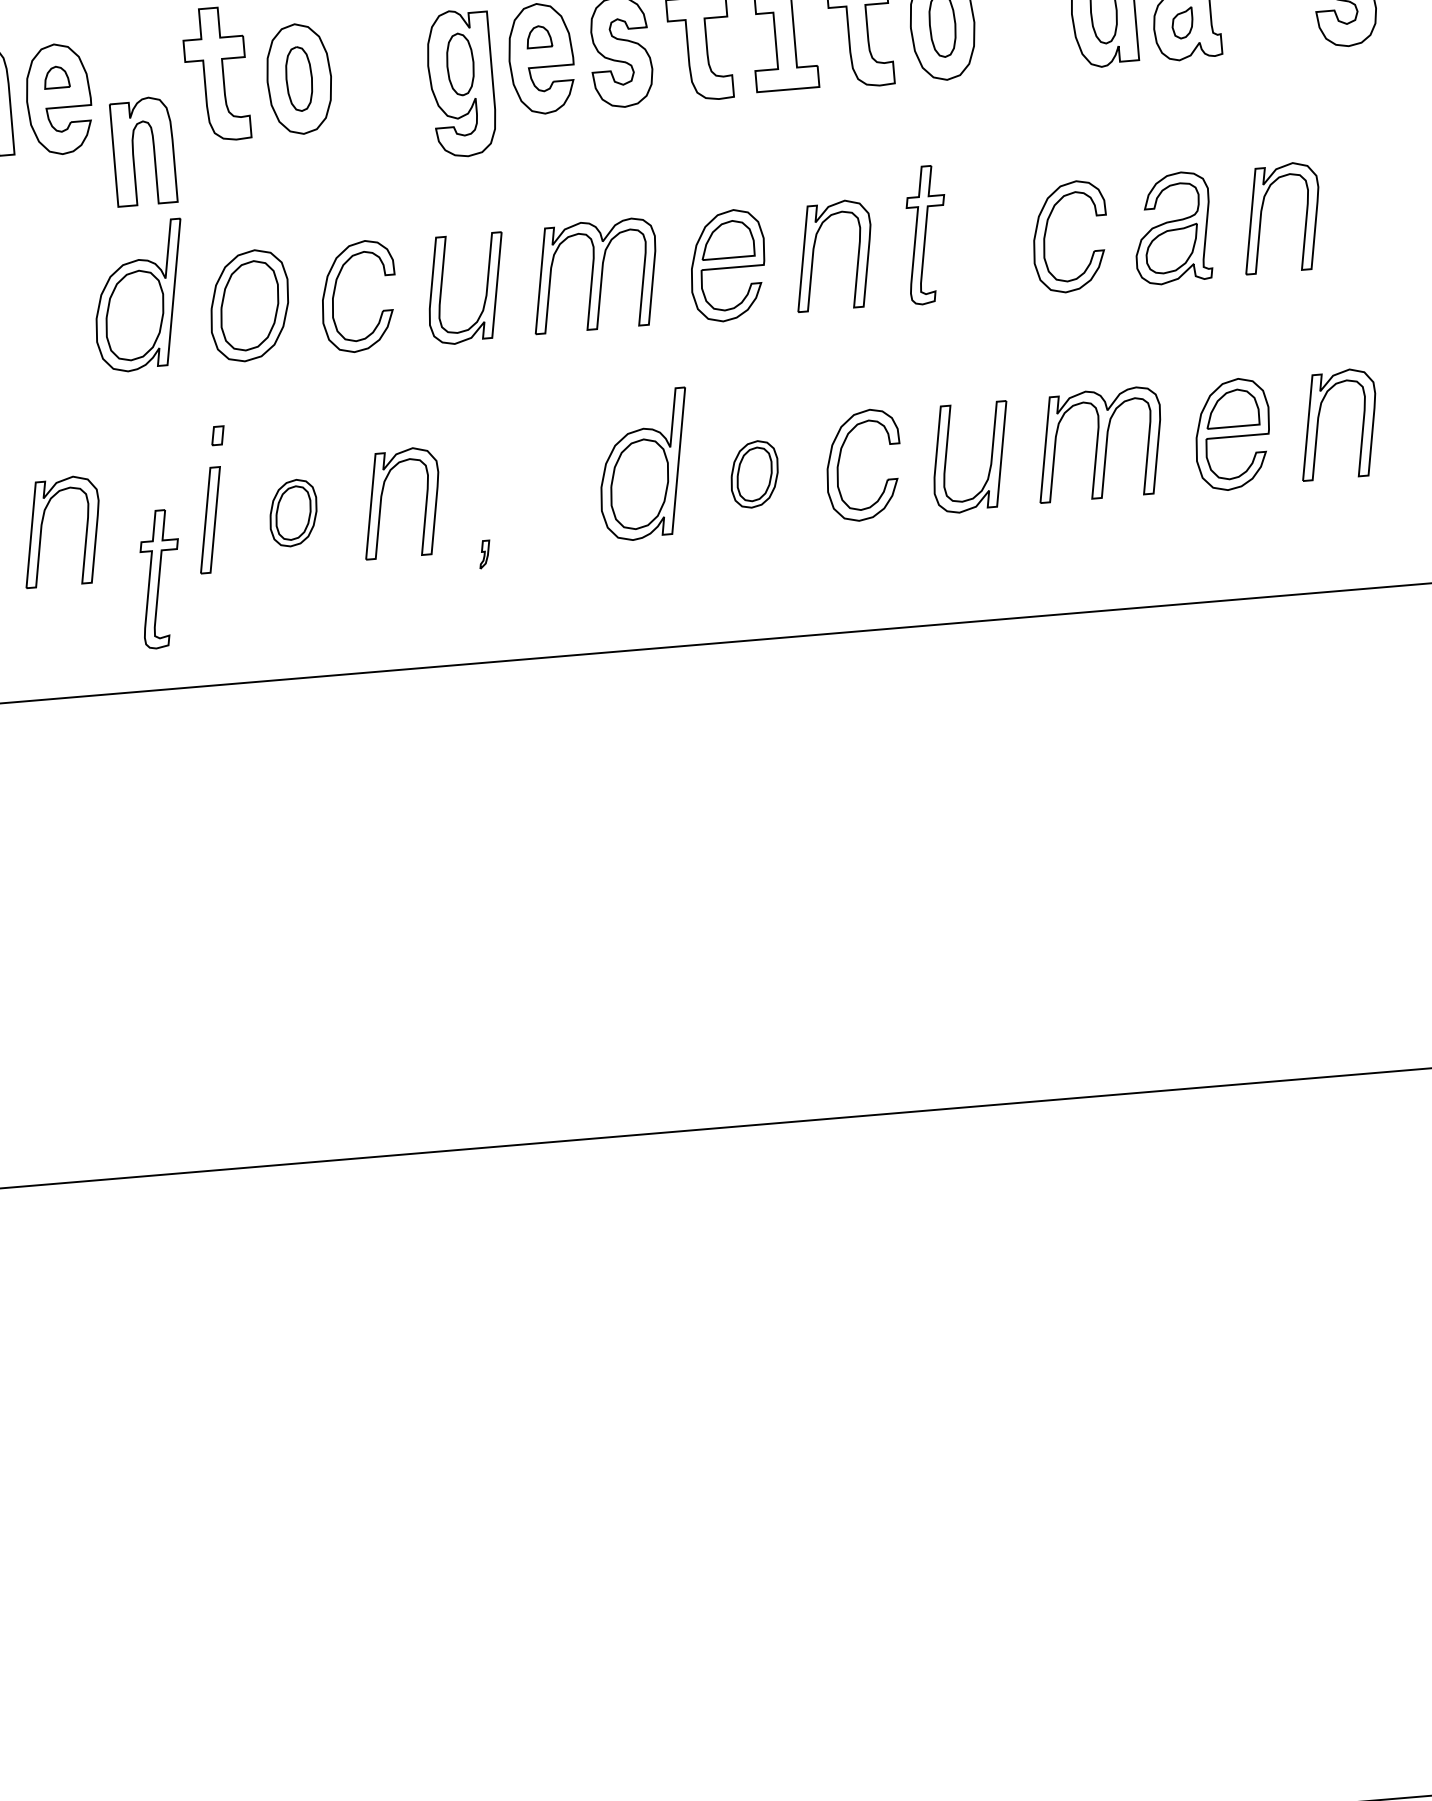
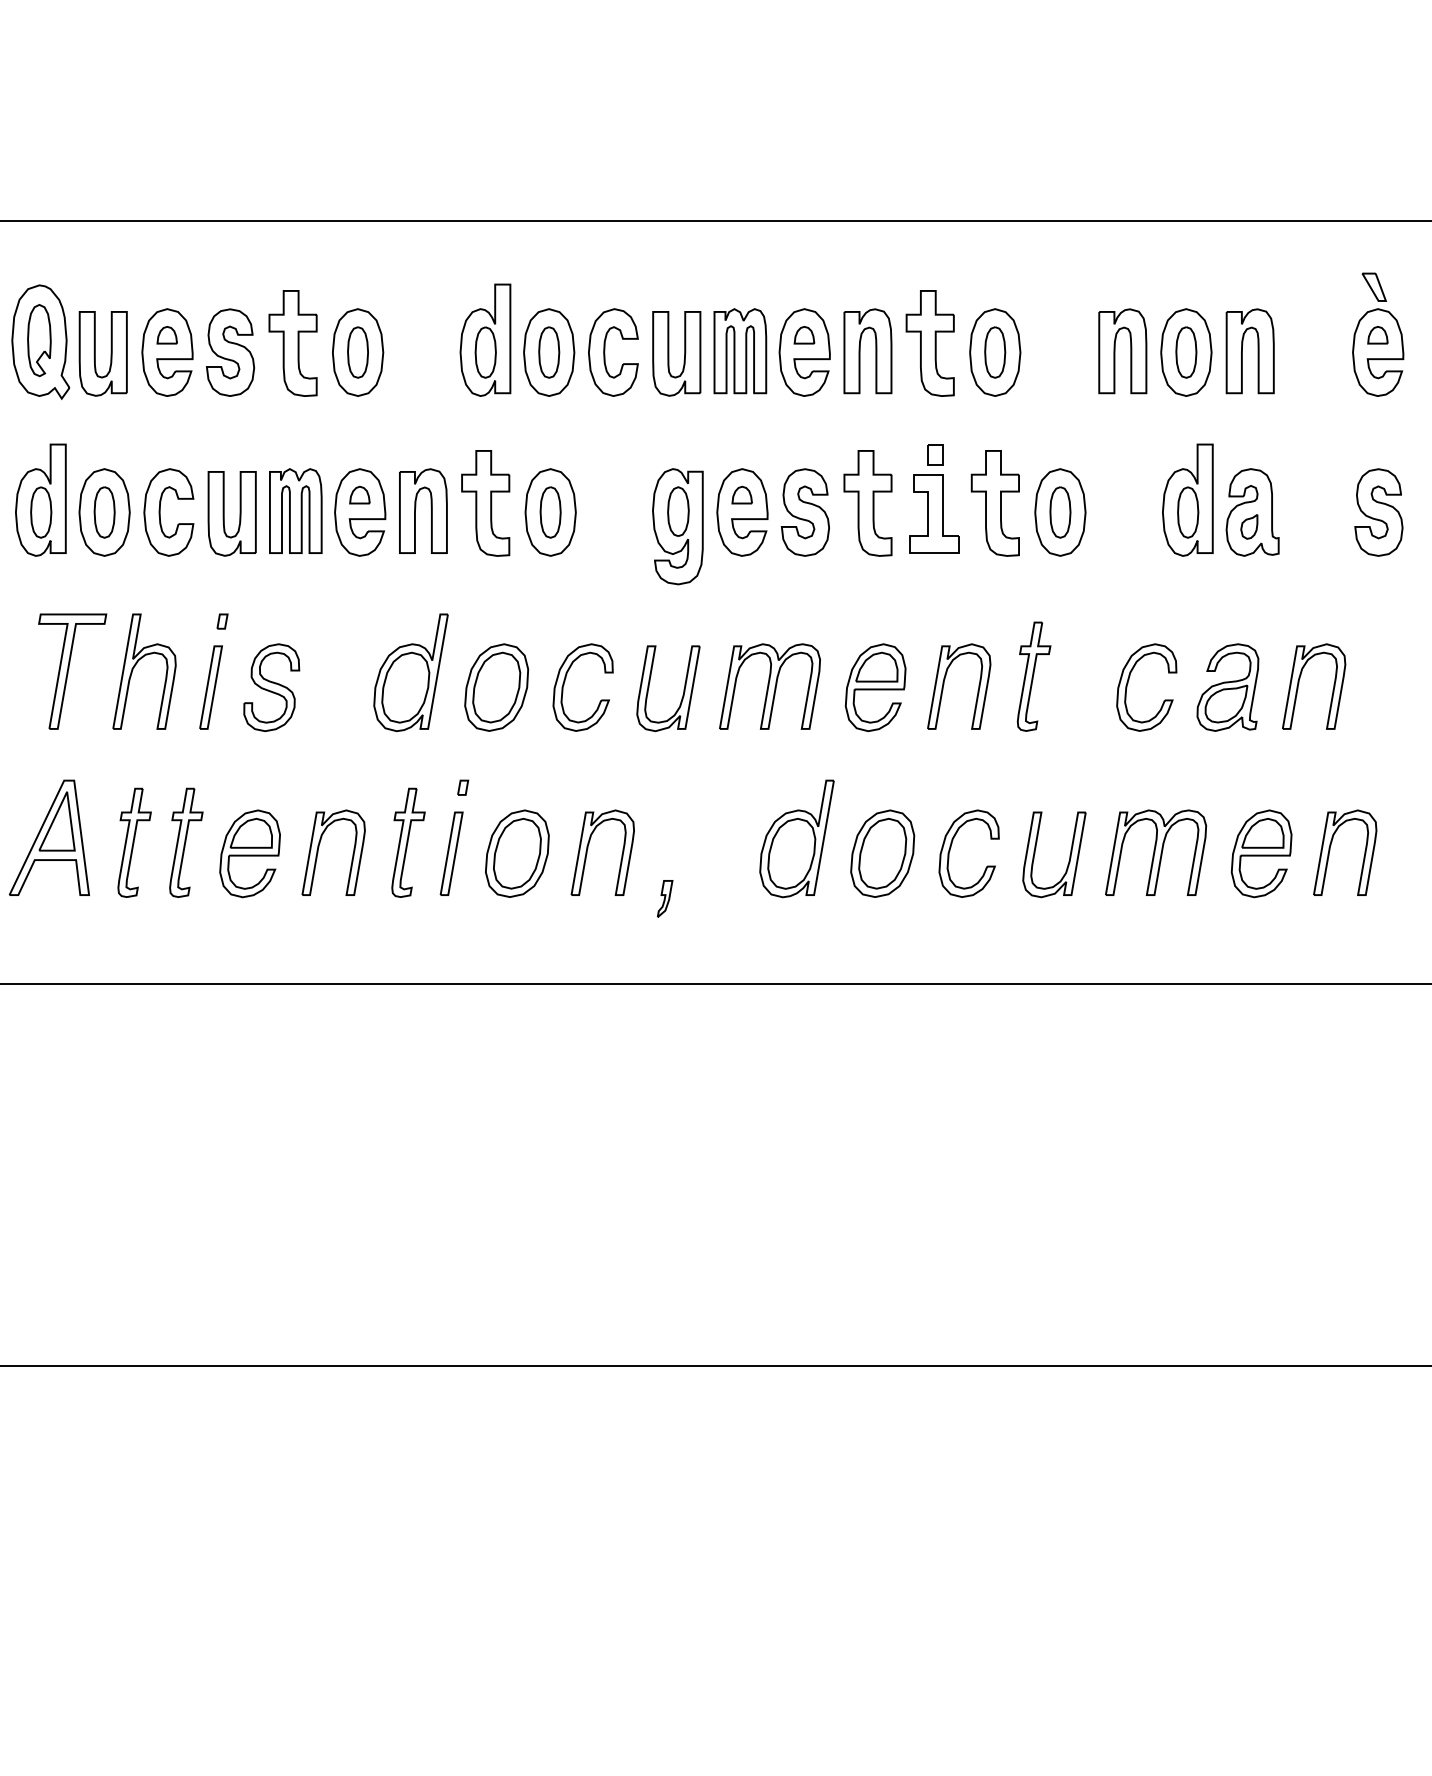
part: (134, 147) -> (416, 507), moved
part: (754, 474) -> (882, 853), size x1.67
part: (293, 512) -> (517, 853), size x1.67
part: (485, 554) -> (665, 898), size x1.67
part: (160, 578) -> (408, 842), moved

